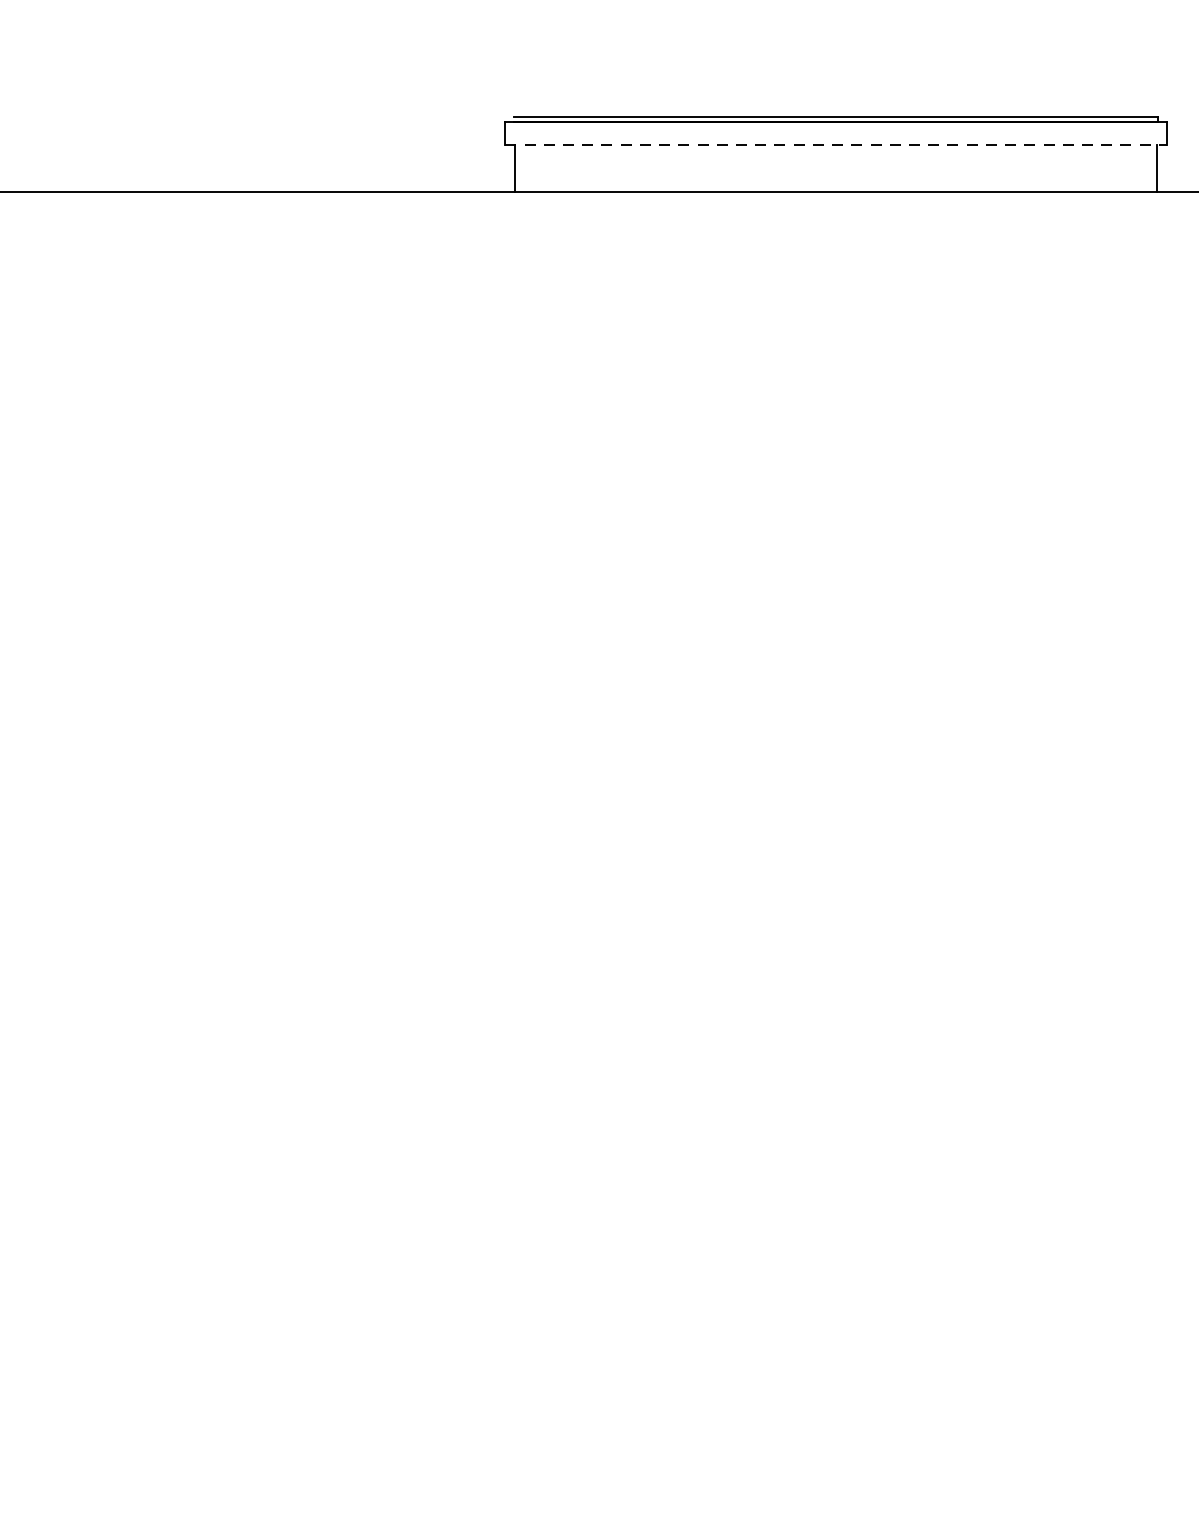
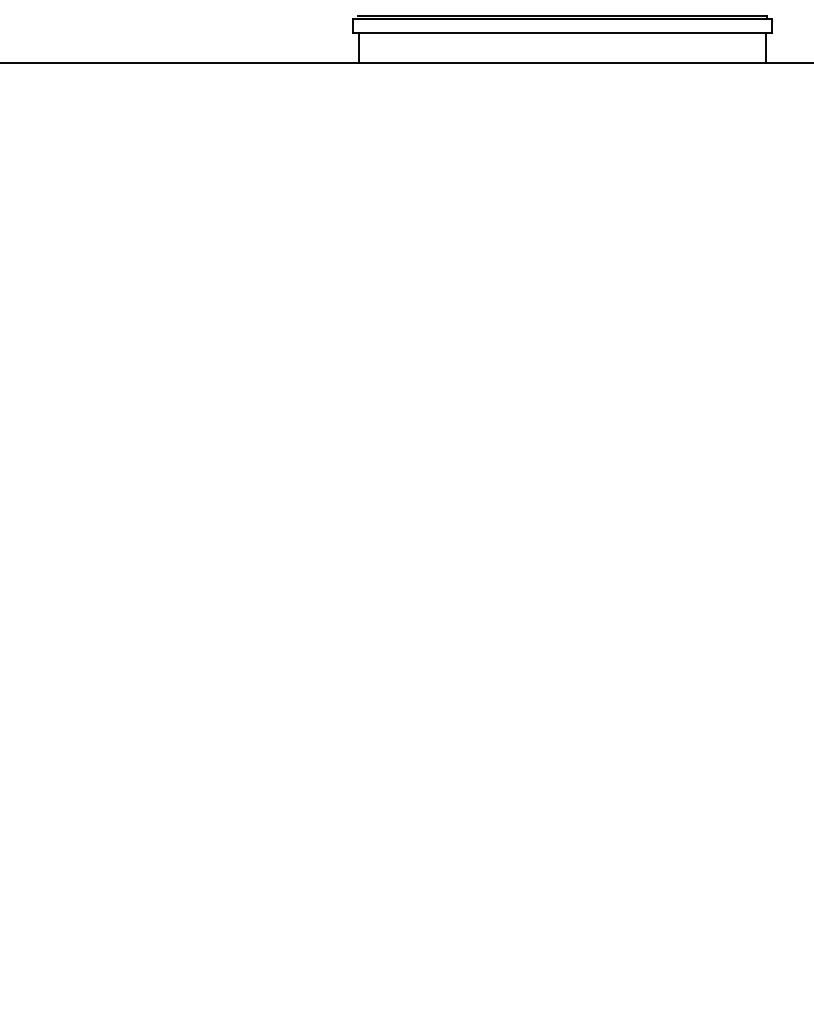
line: (835, 145) -> (562, 33), dashed -> solid

